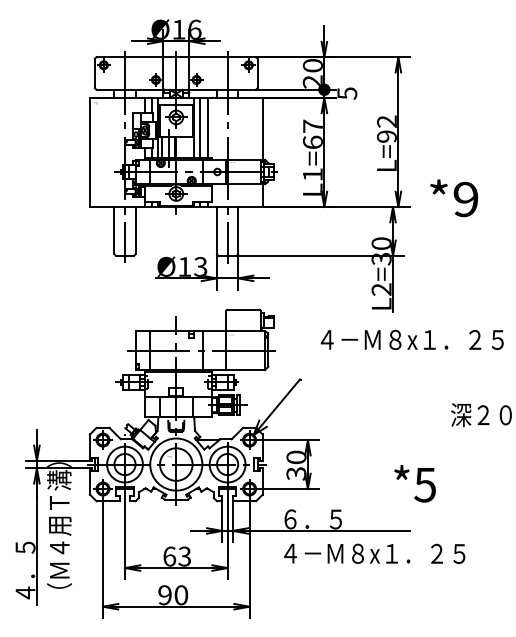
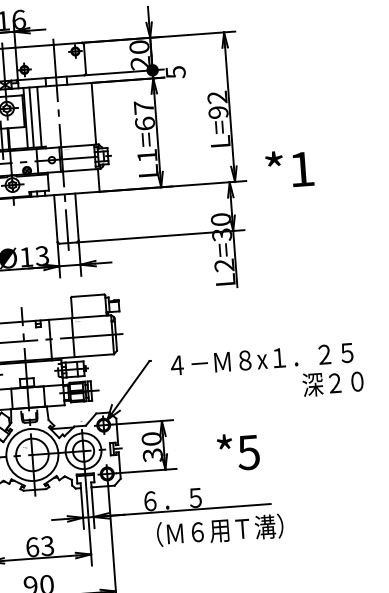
text: (465, 199) -> (301, 169), *9 -> *1
text: (411, 339) -> (261, 358), moved
text: (414, 483) -> (237, 451), moved
text: (374, 552) -> (236, 528), ４－Ｍ８x１．２５ -> （Ｍ６用Ｔ溝）

